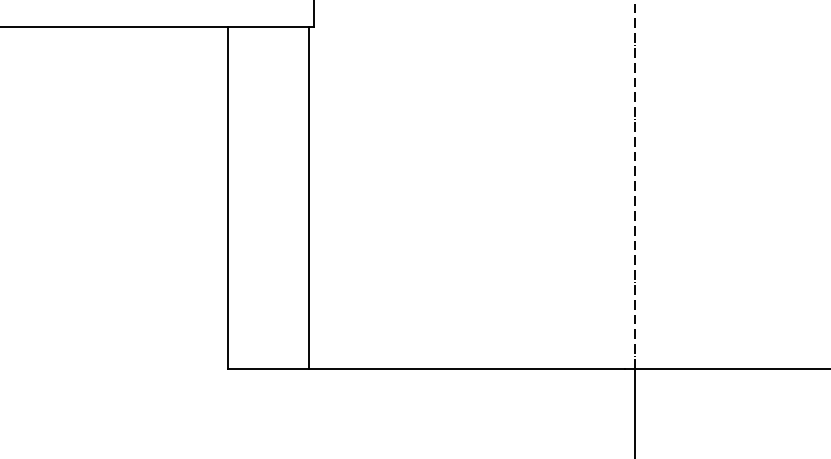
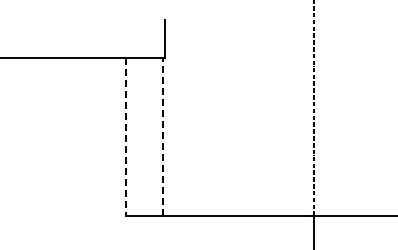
line: (310, 196) -> (163, 136), solid -> dashed
line: (227, 199) -> (125, 137), solid -> dashed

